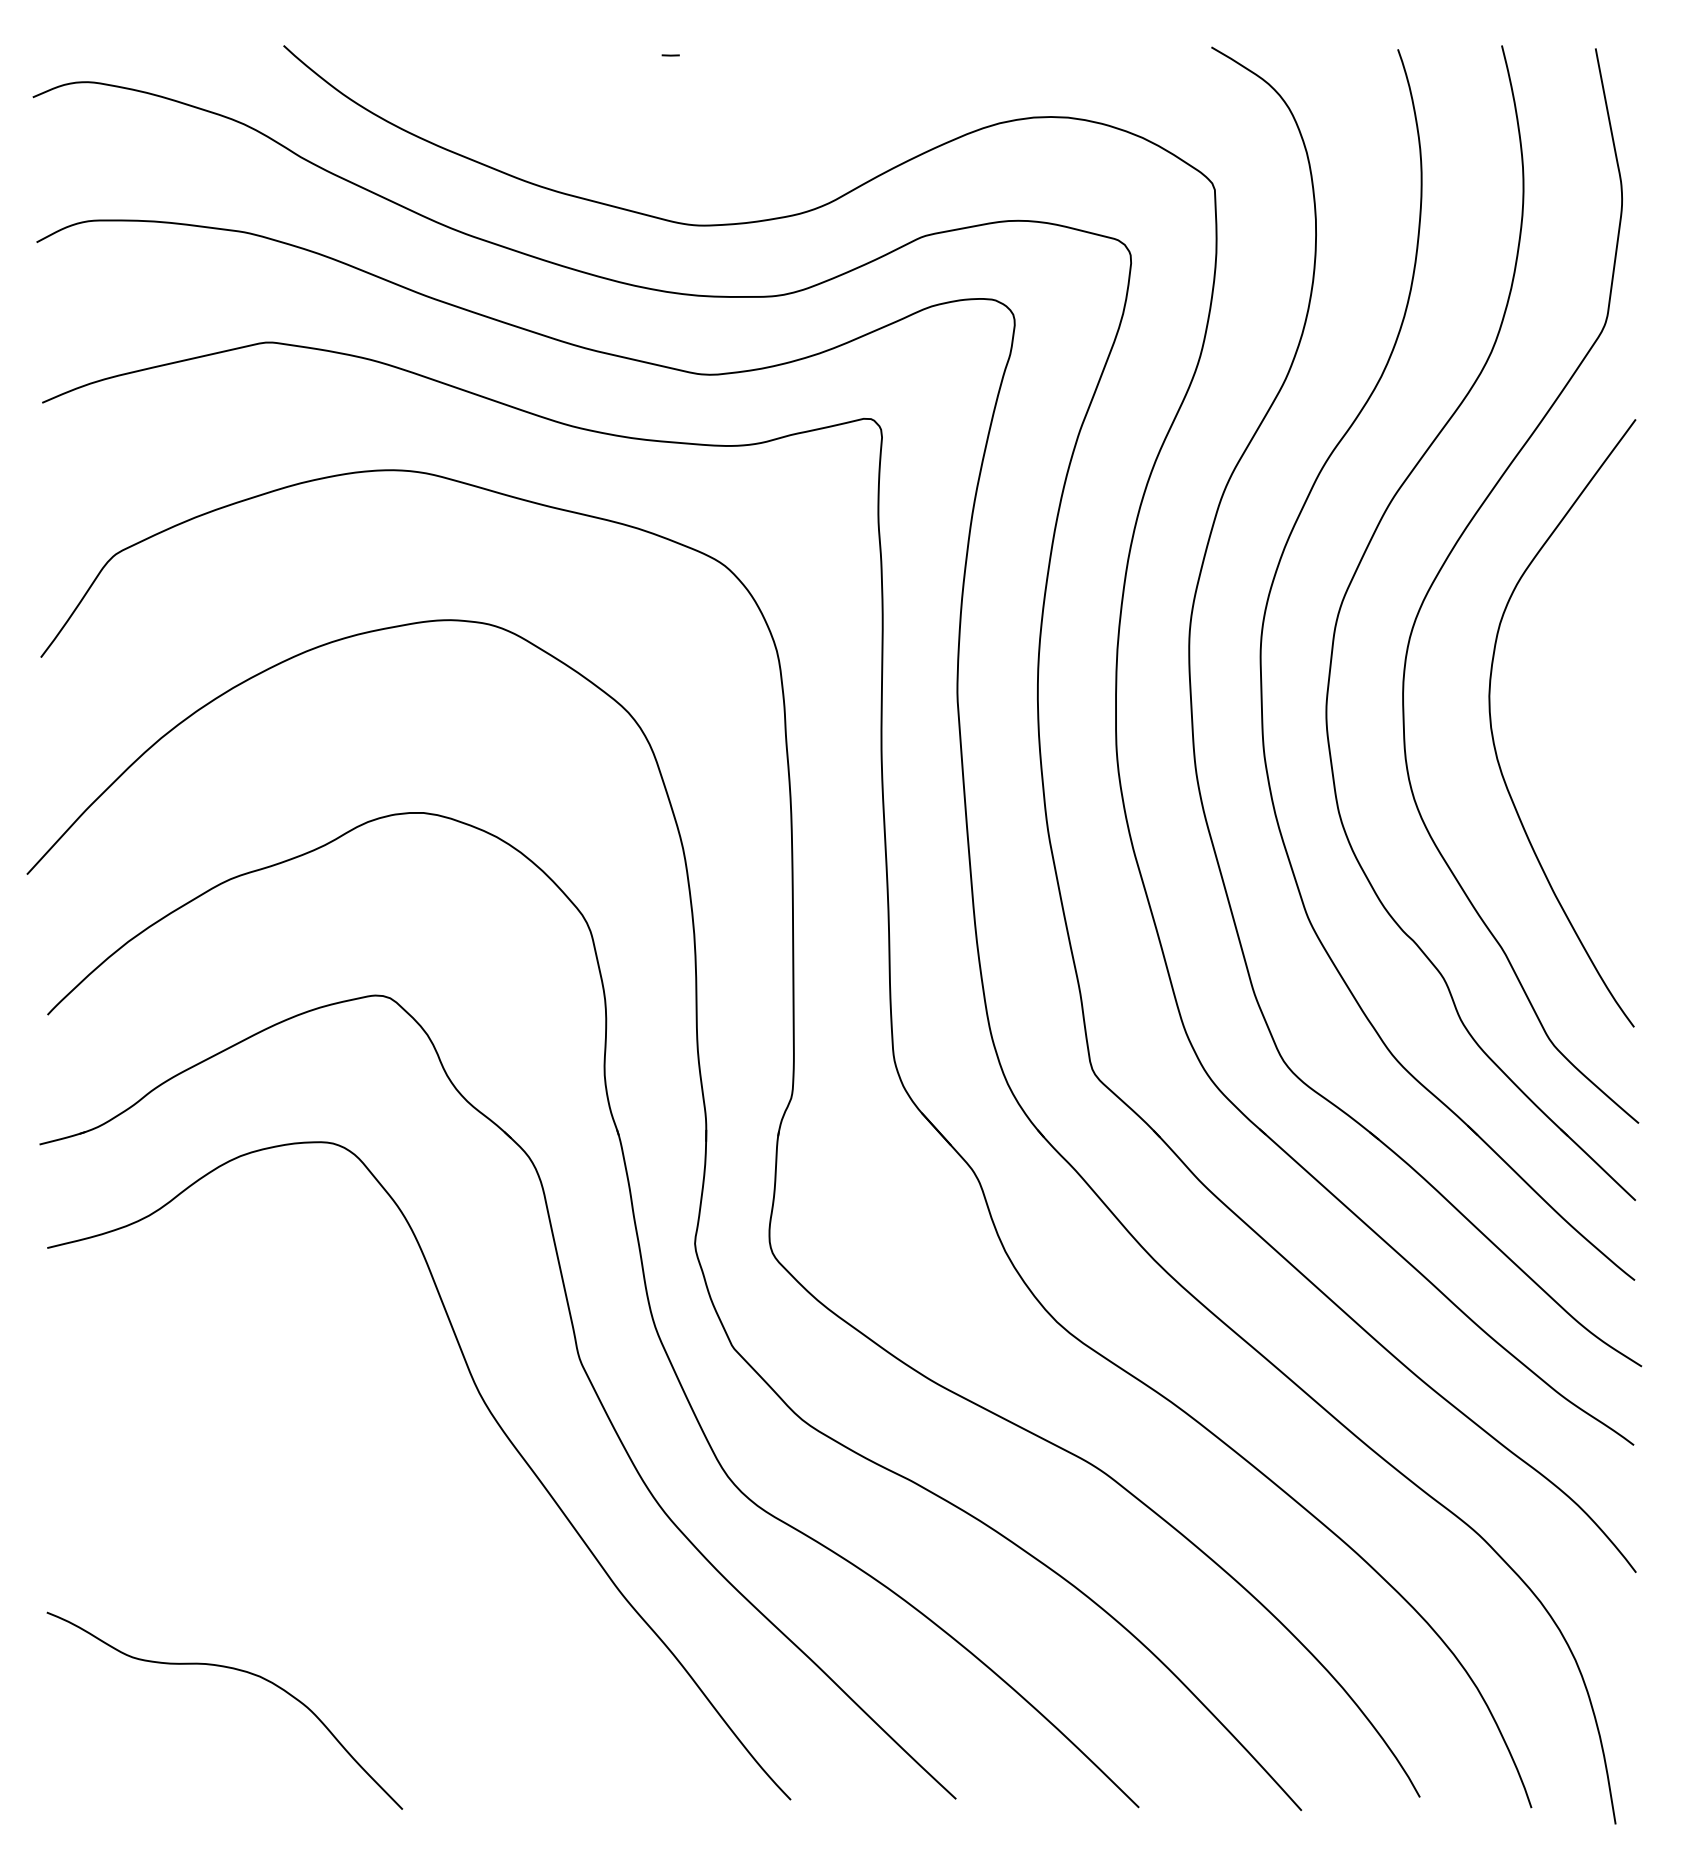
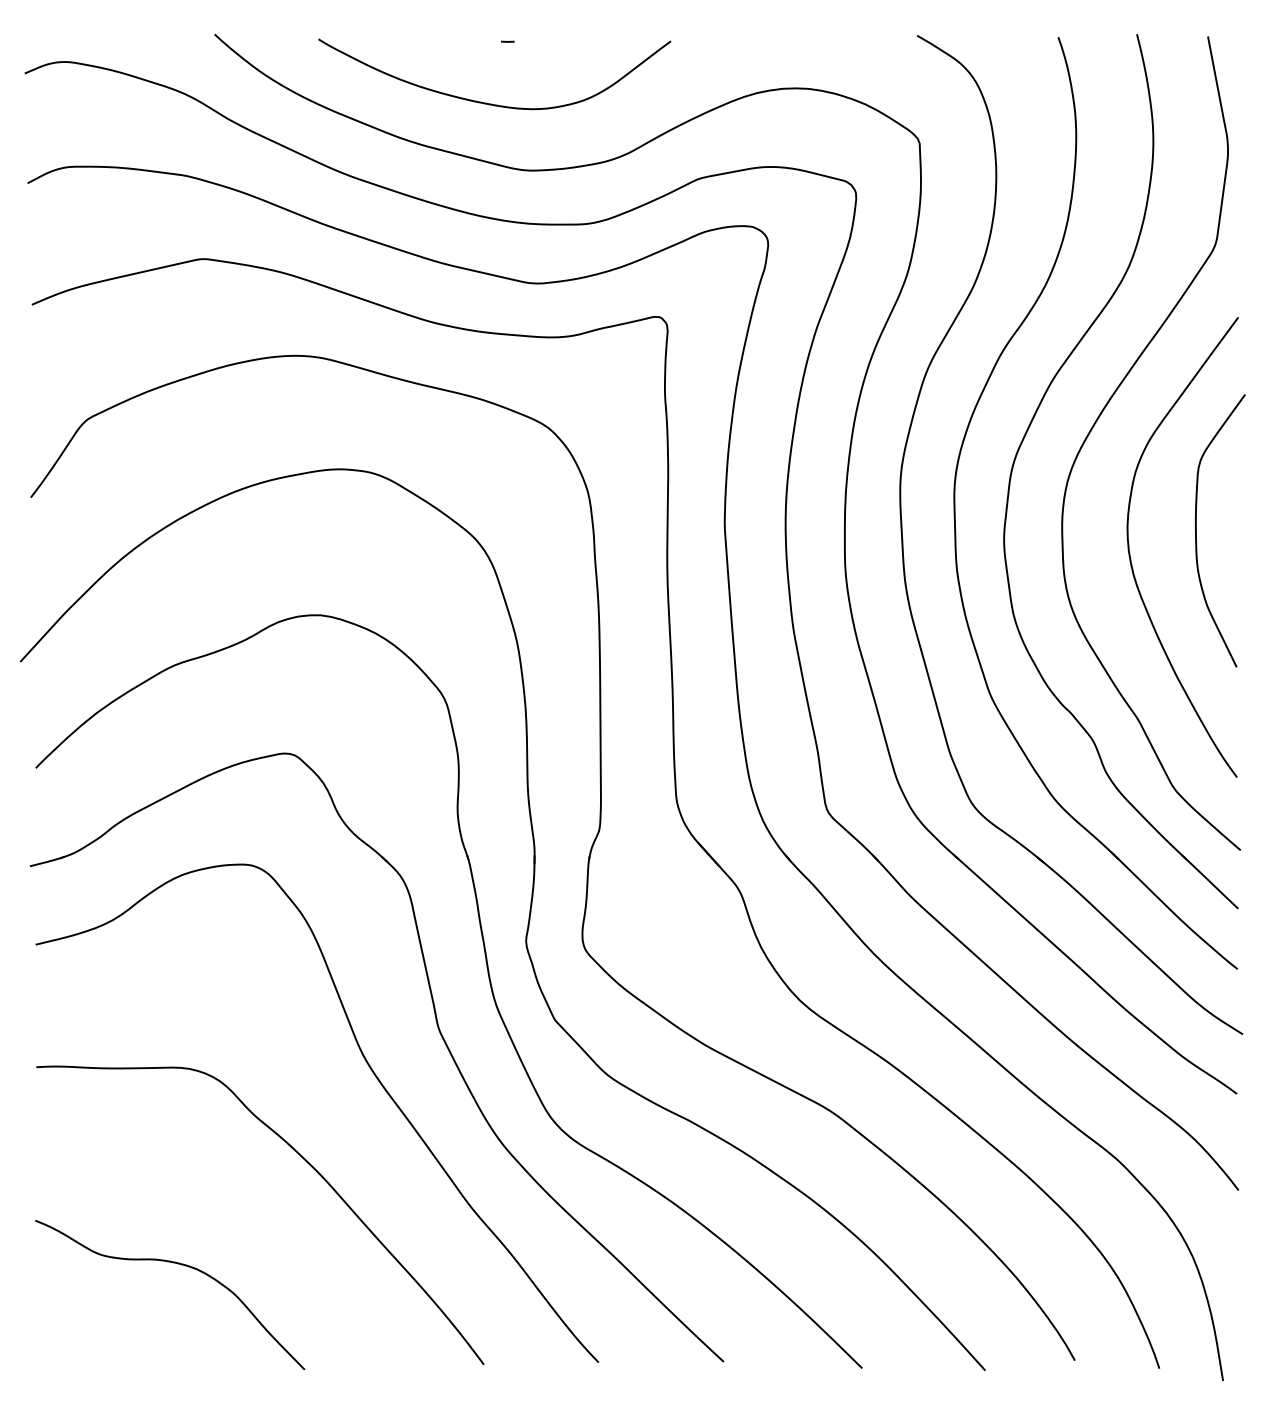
curve: (645, 136) -> (488, 103), added
curve: (1580, 701) -> (1196, 530), added
curve: (409, 1539) -> (309, 1165), added

